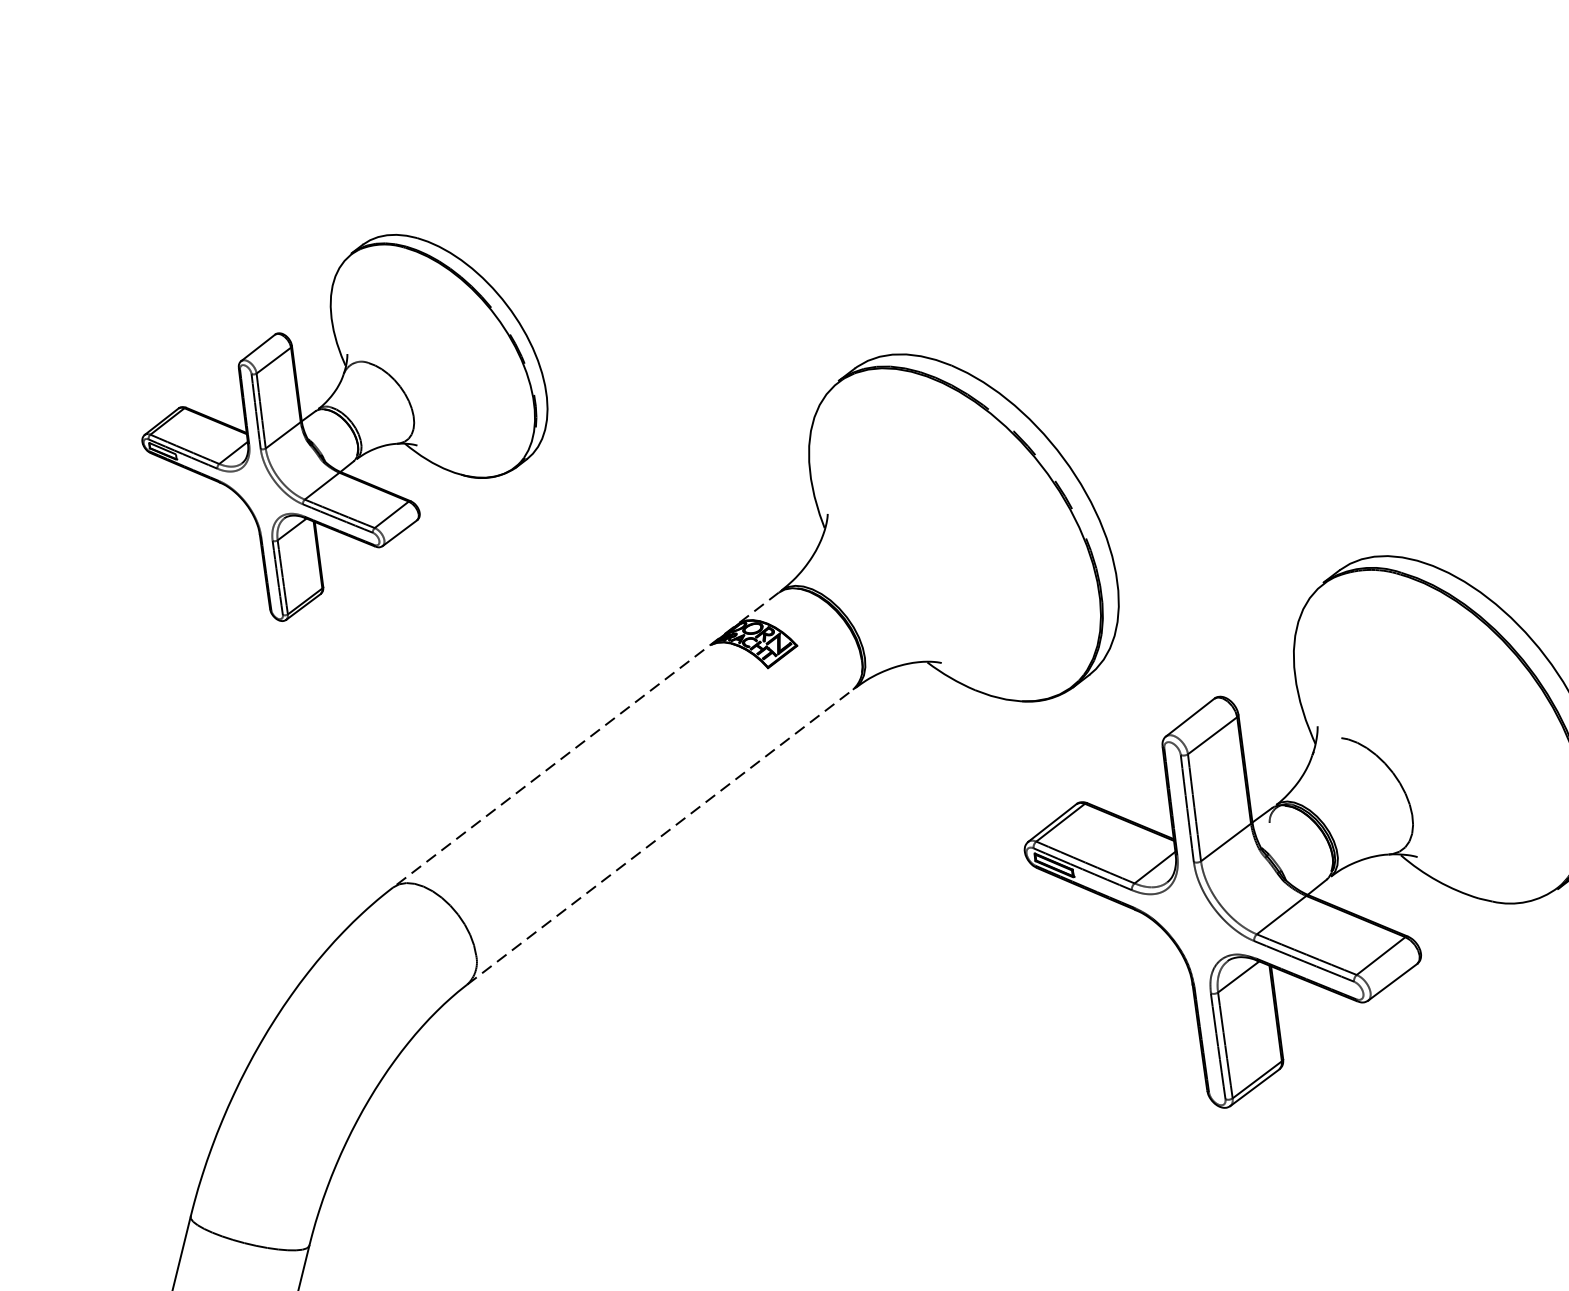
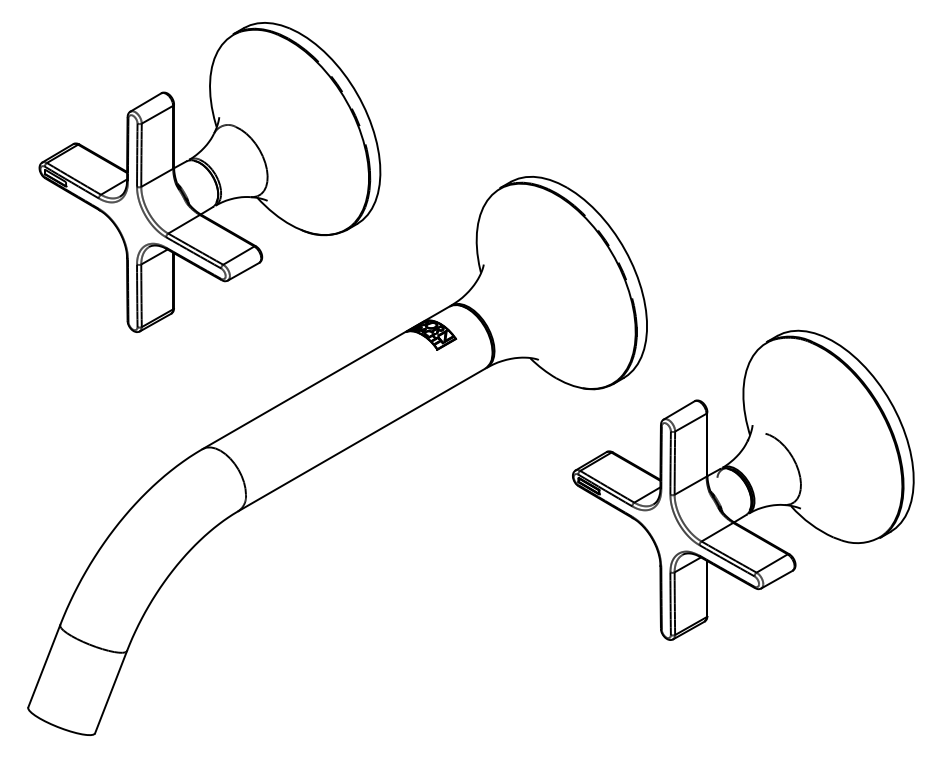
part: (344, 426) -> (209, 177), size x1.43
line: (585, 741) -> (325, 378), dashed -> solid
line: (661, 836) -> (362, 439), dashed -> solid

